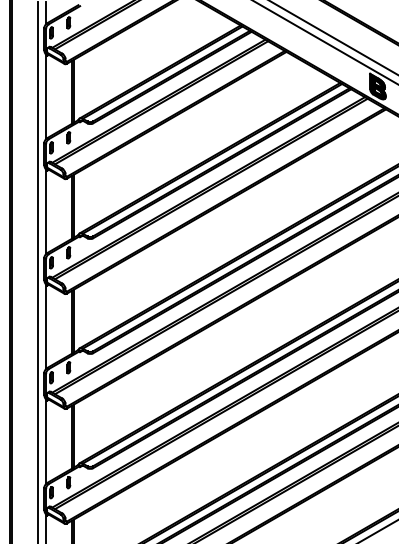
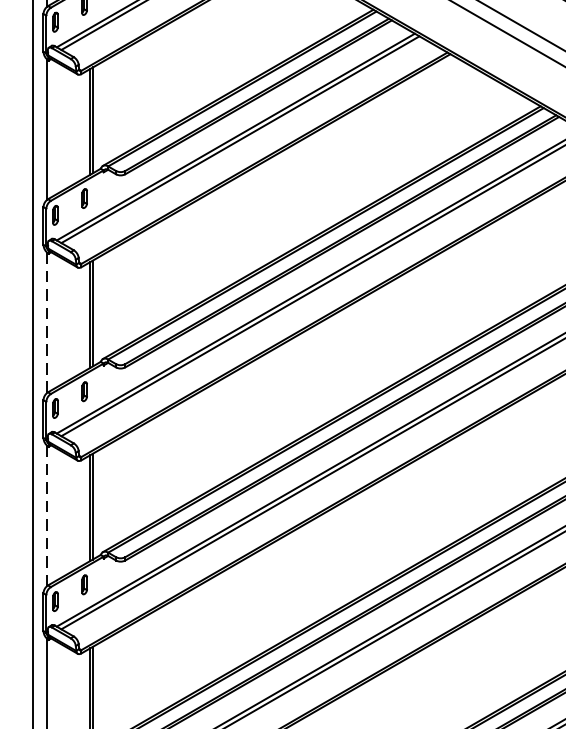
line: (46, 212) -> (47, 323), solid -> dashed
line: (46, 327) -> (47, 517), solid -> dashed

